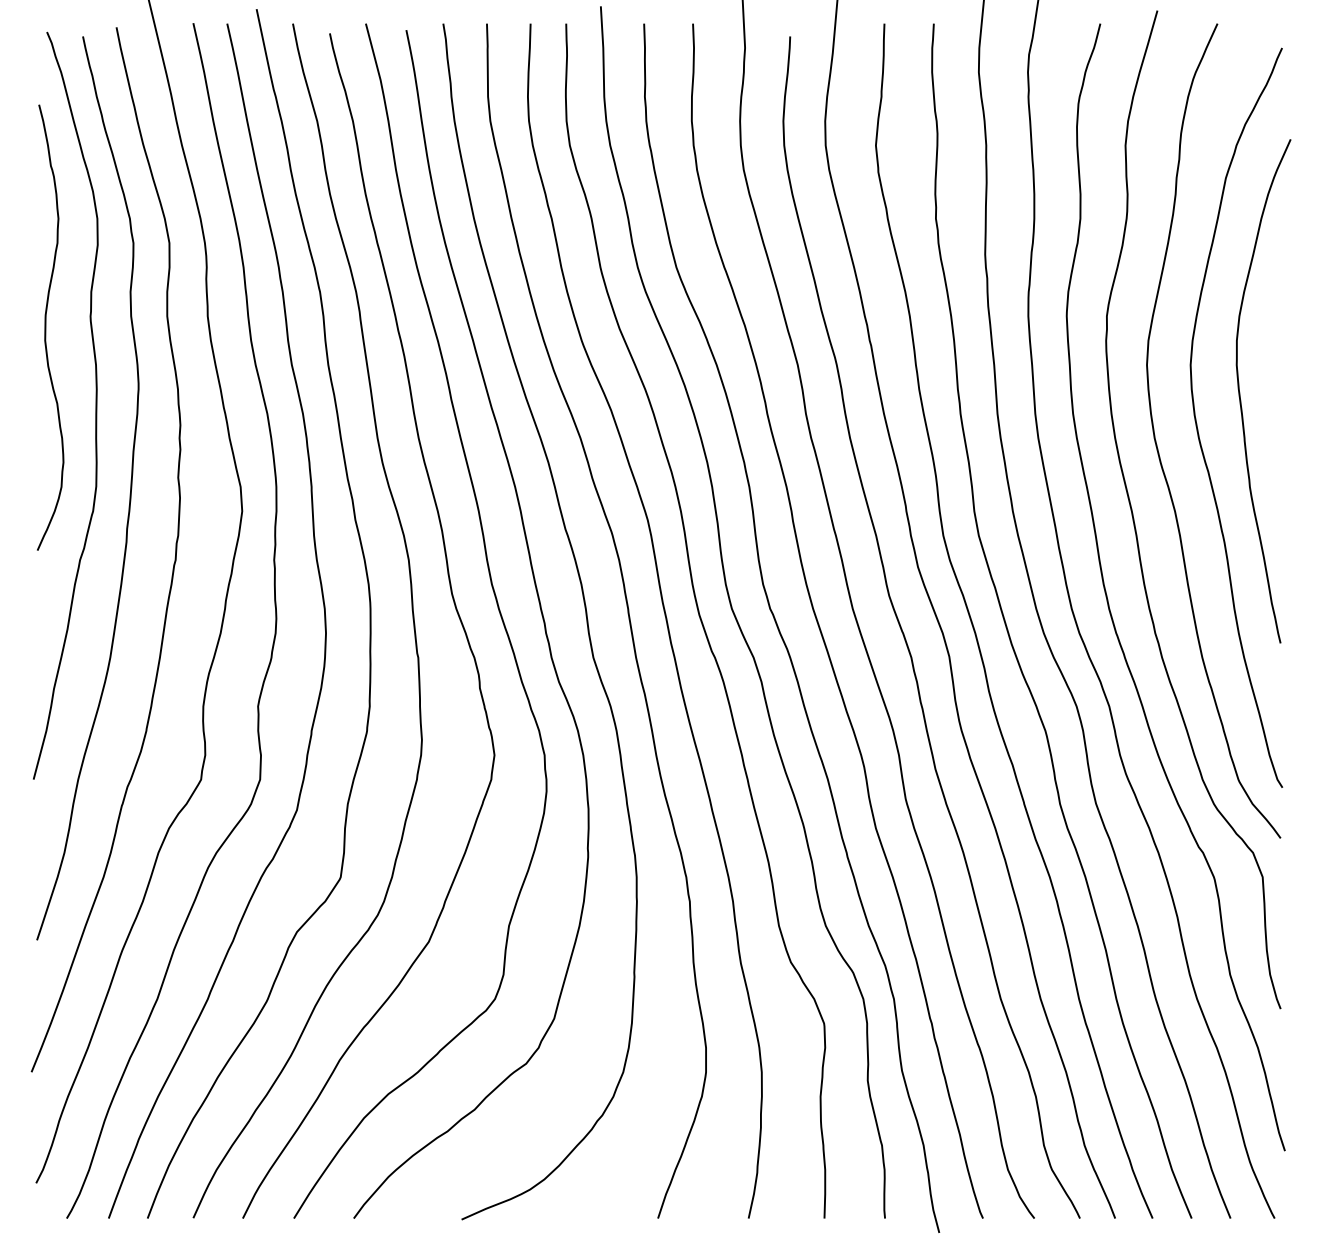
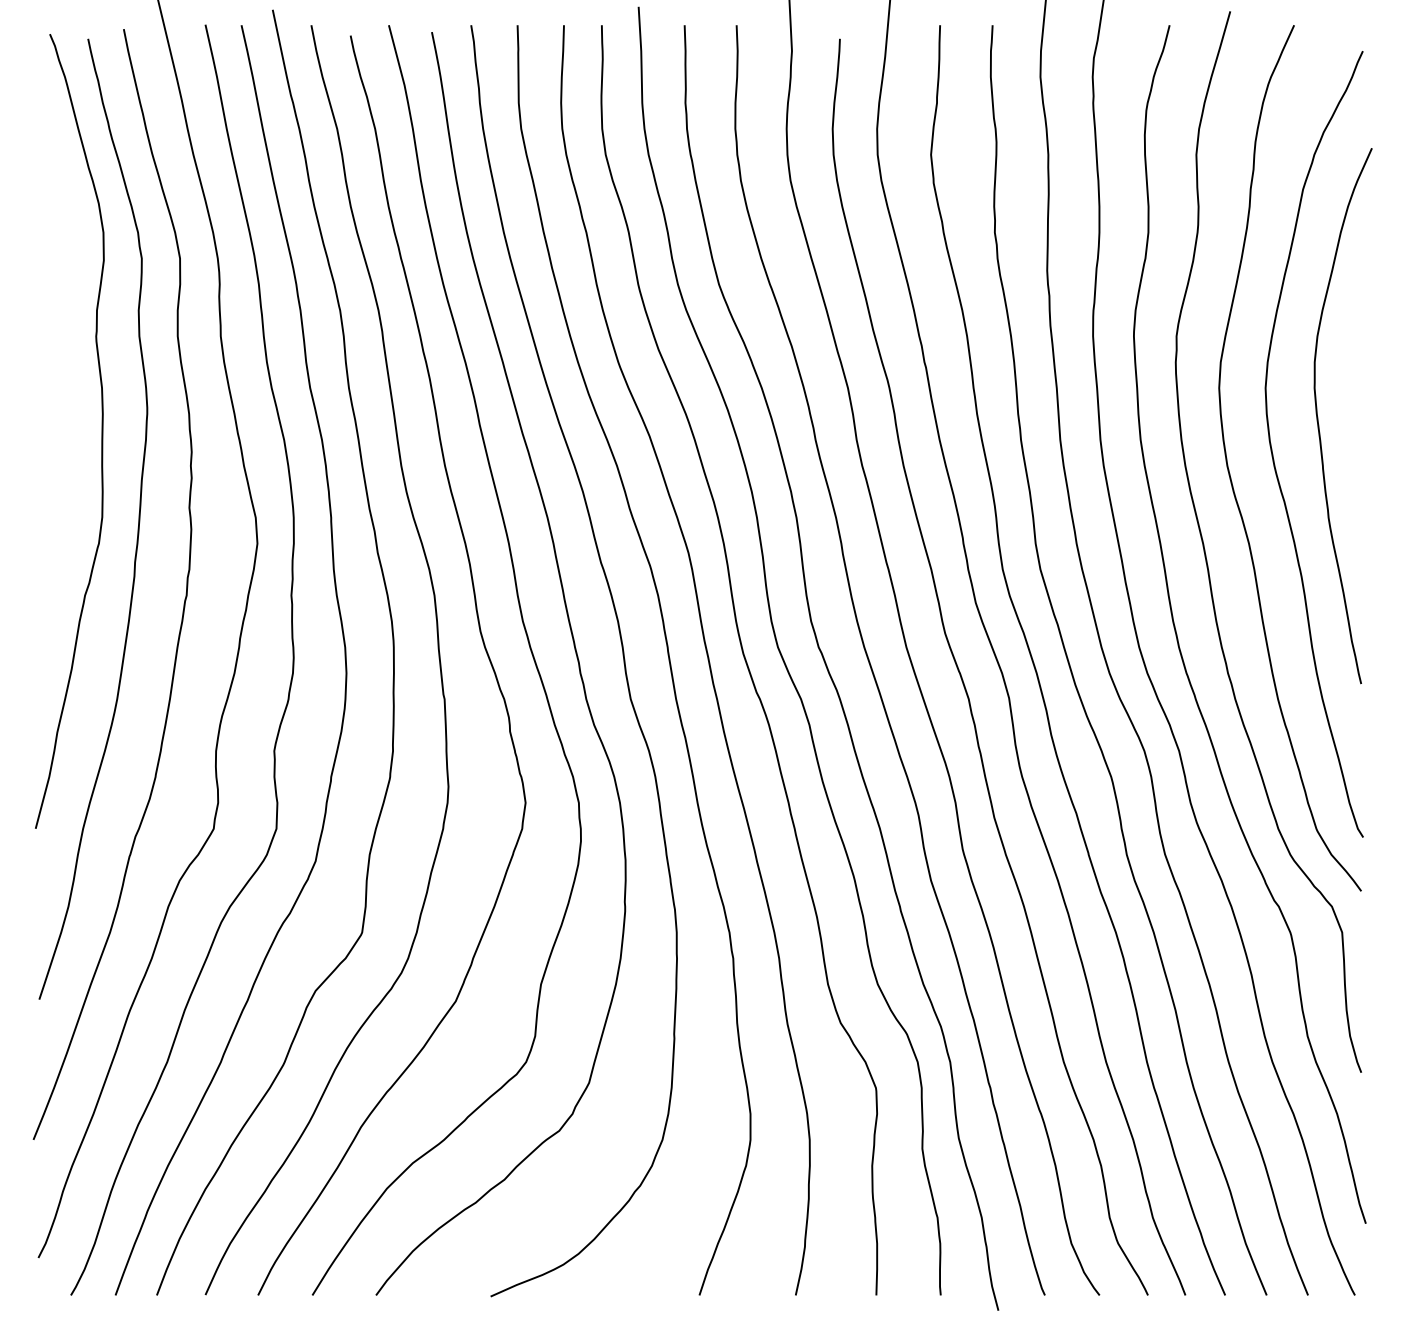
curve: (46, 327) -> (49, 348), removed

